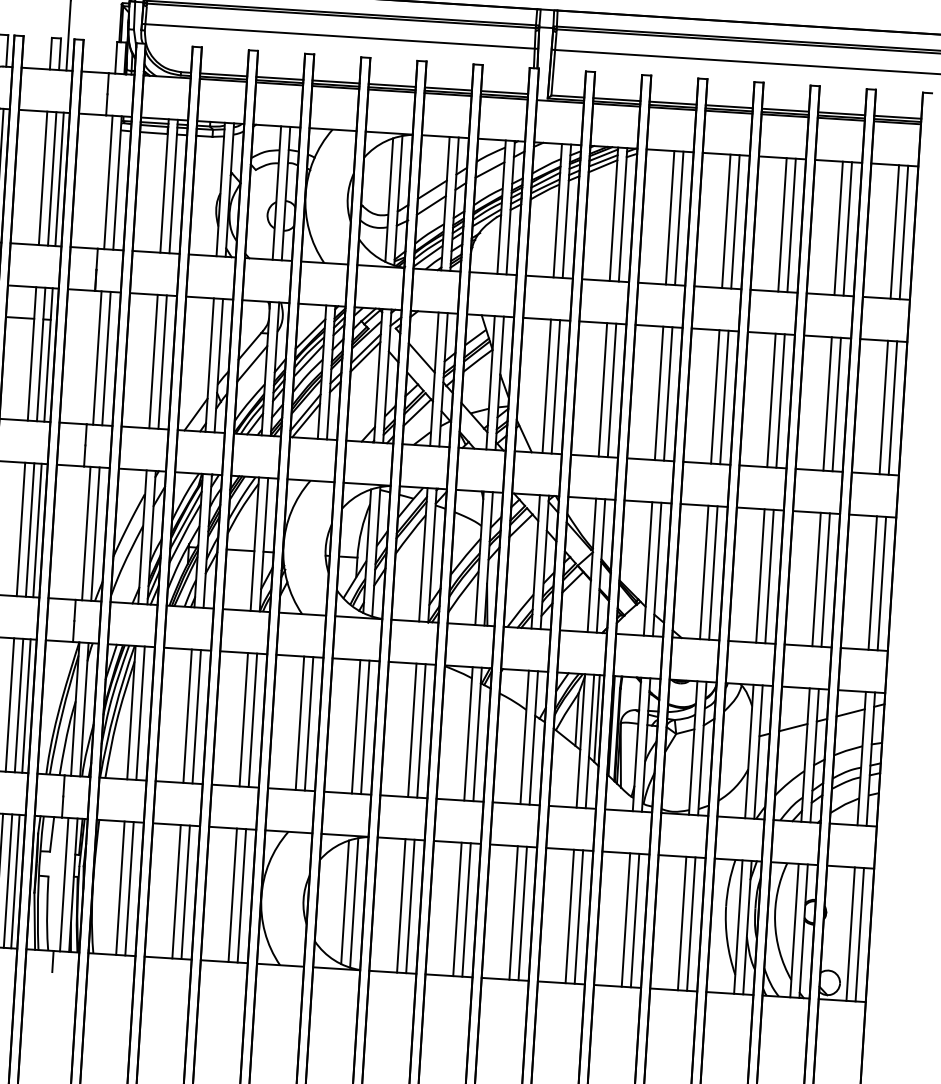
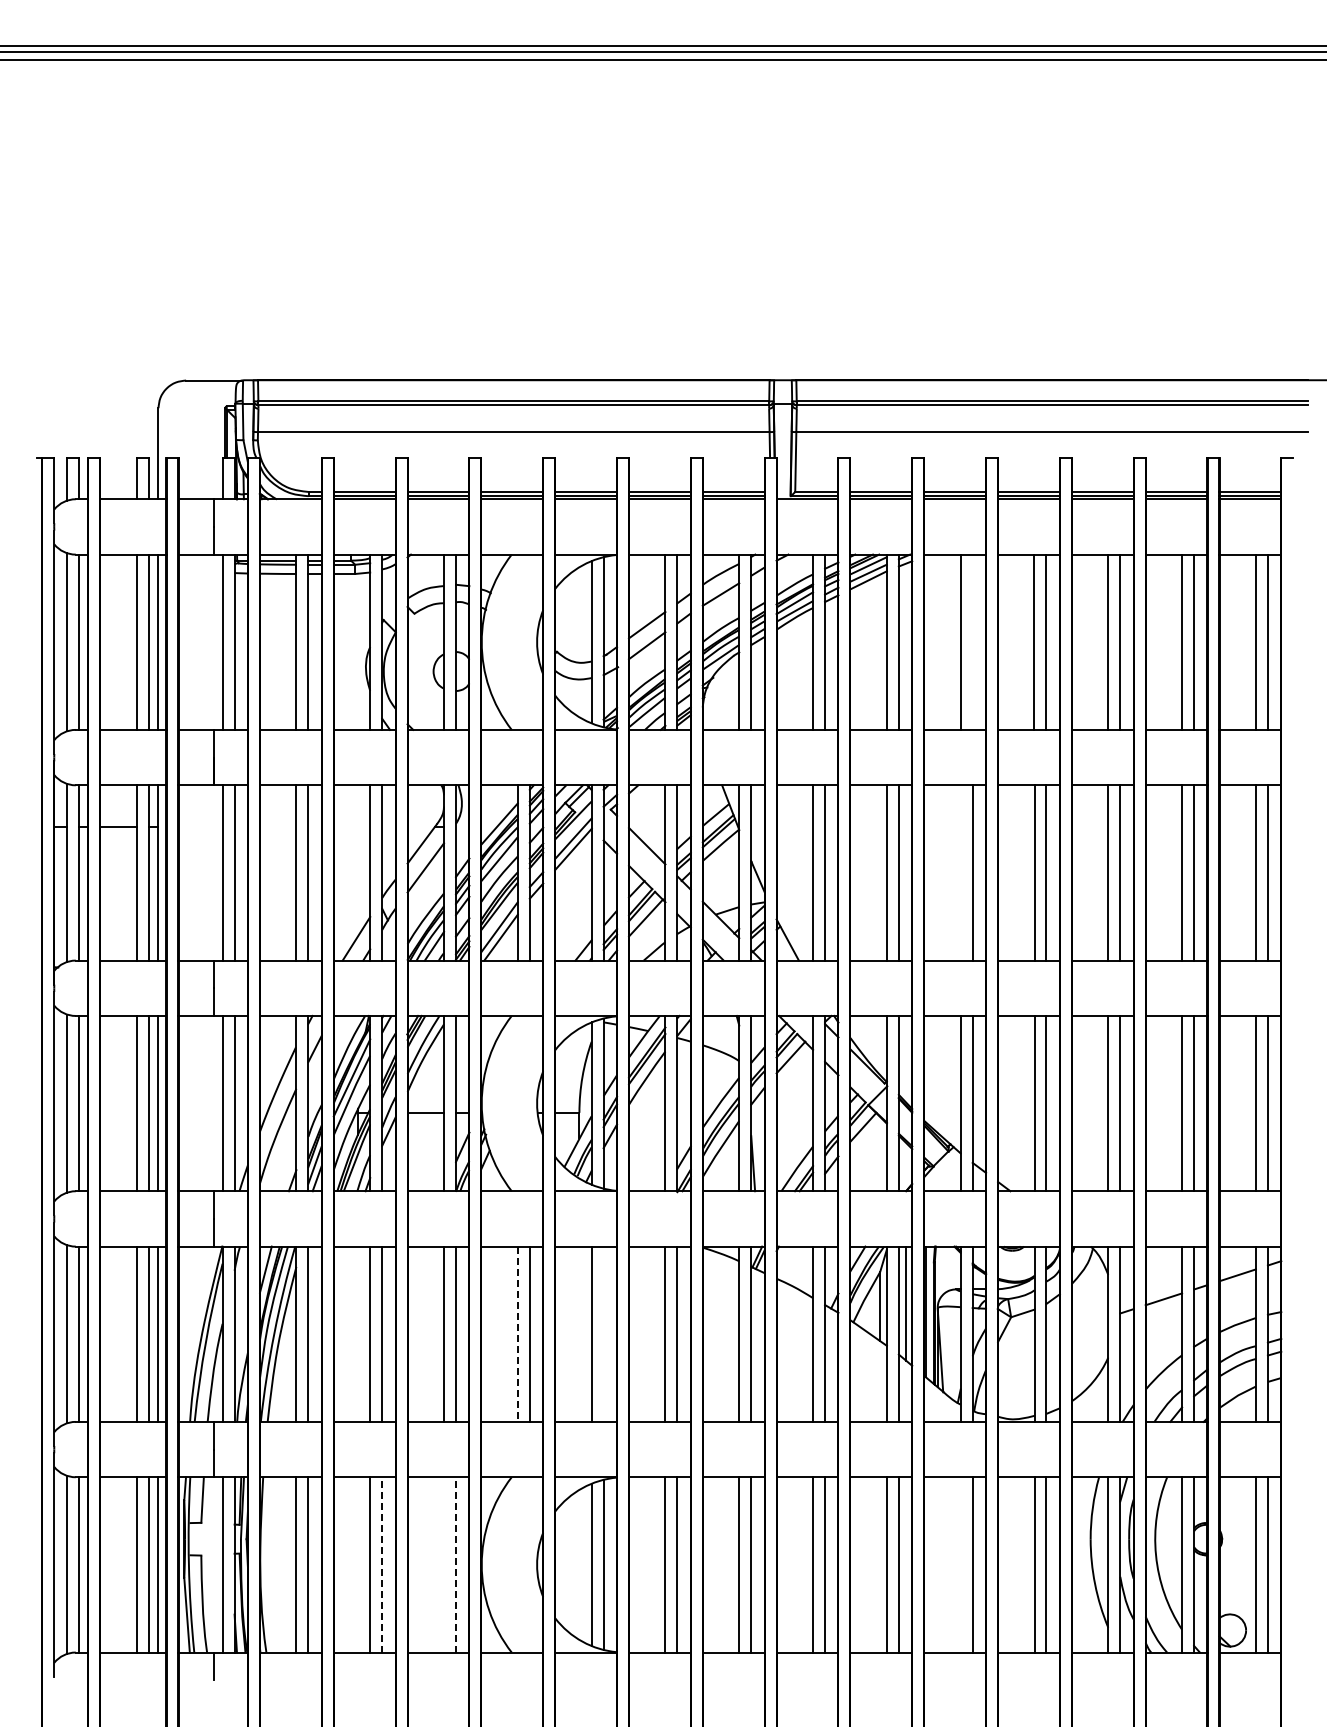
line: (679, 217) -> (972, 641), removed
line: (658, 393) -> (960, 872), removed
line: (299, 723) -> (517, 1334), solid -> dashed
line: (365, 726) -> (603, 1333), removed
line: (185, 892) -> (382, 1564), solid -> dashed
line: (233, 894) -> (444, 1564), removed
line: (242, 895) -> (456, 1564), solid -> dashed
line: (625, 919) -> (960, 1564), removed

